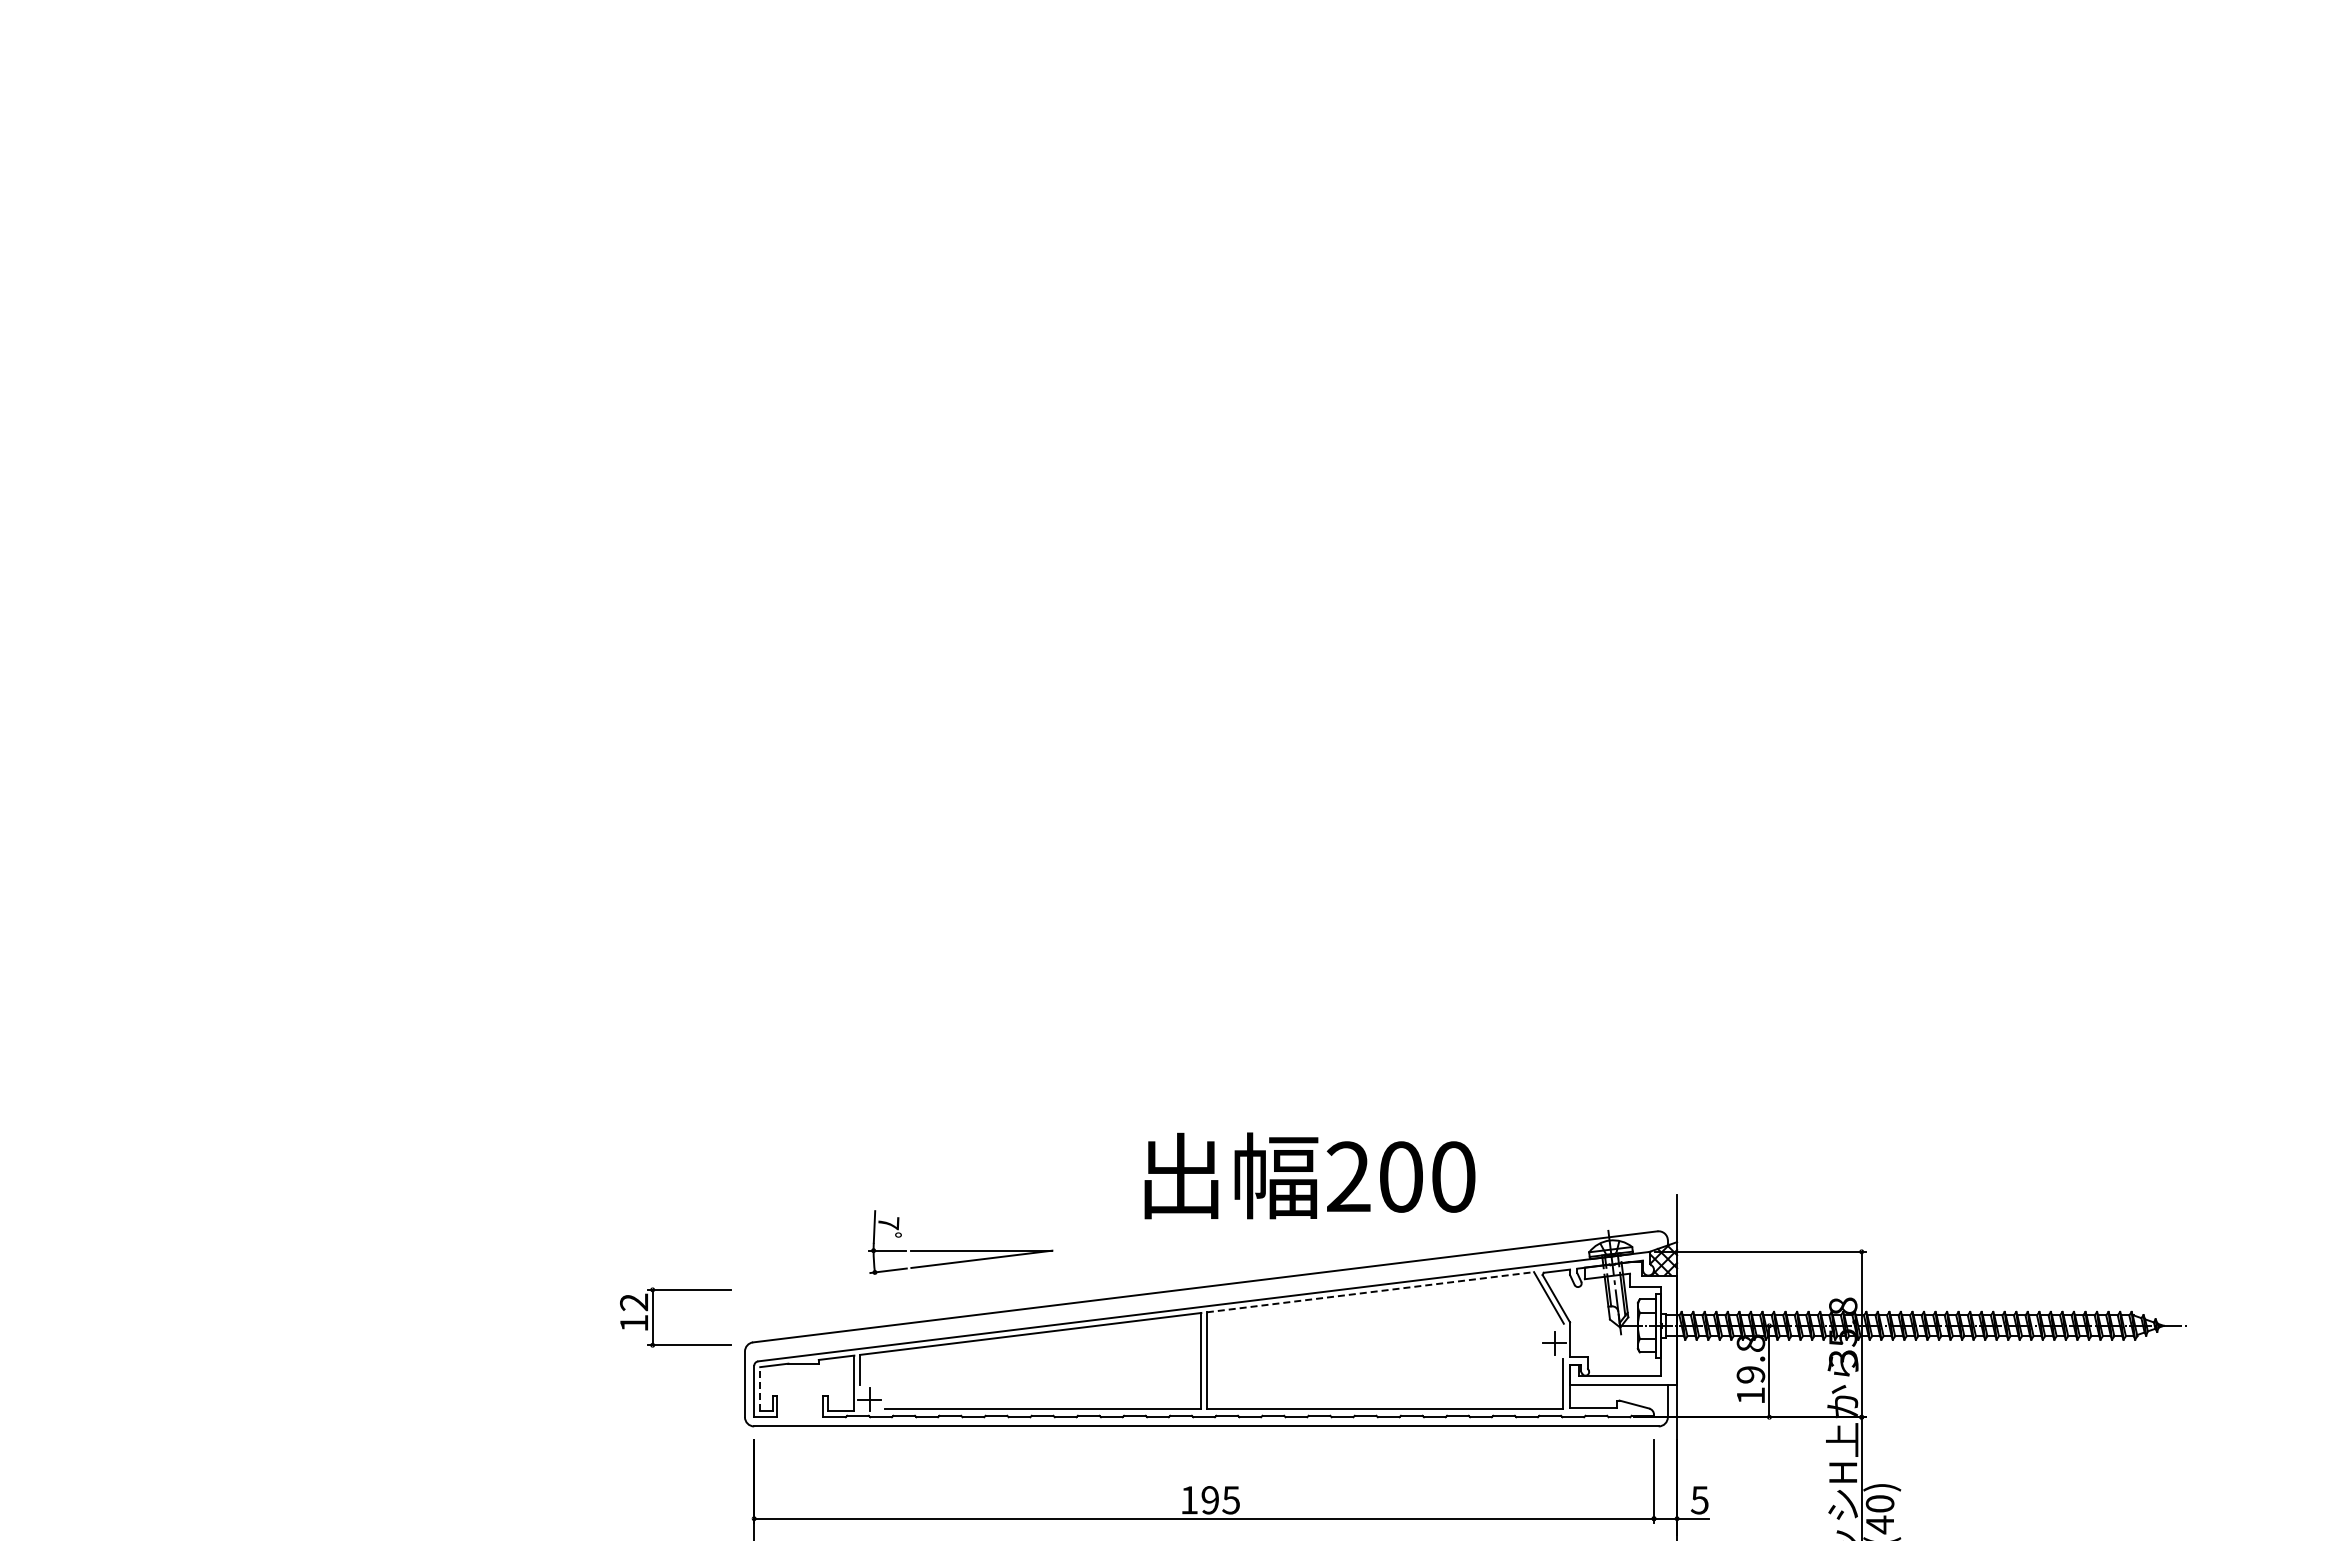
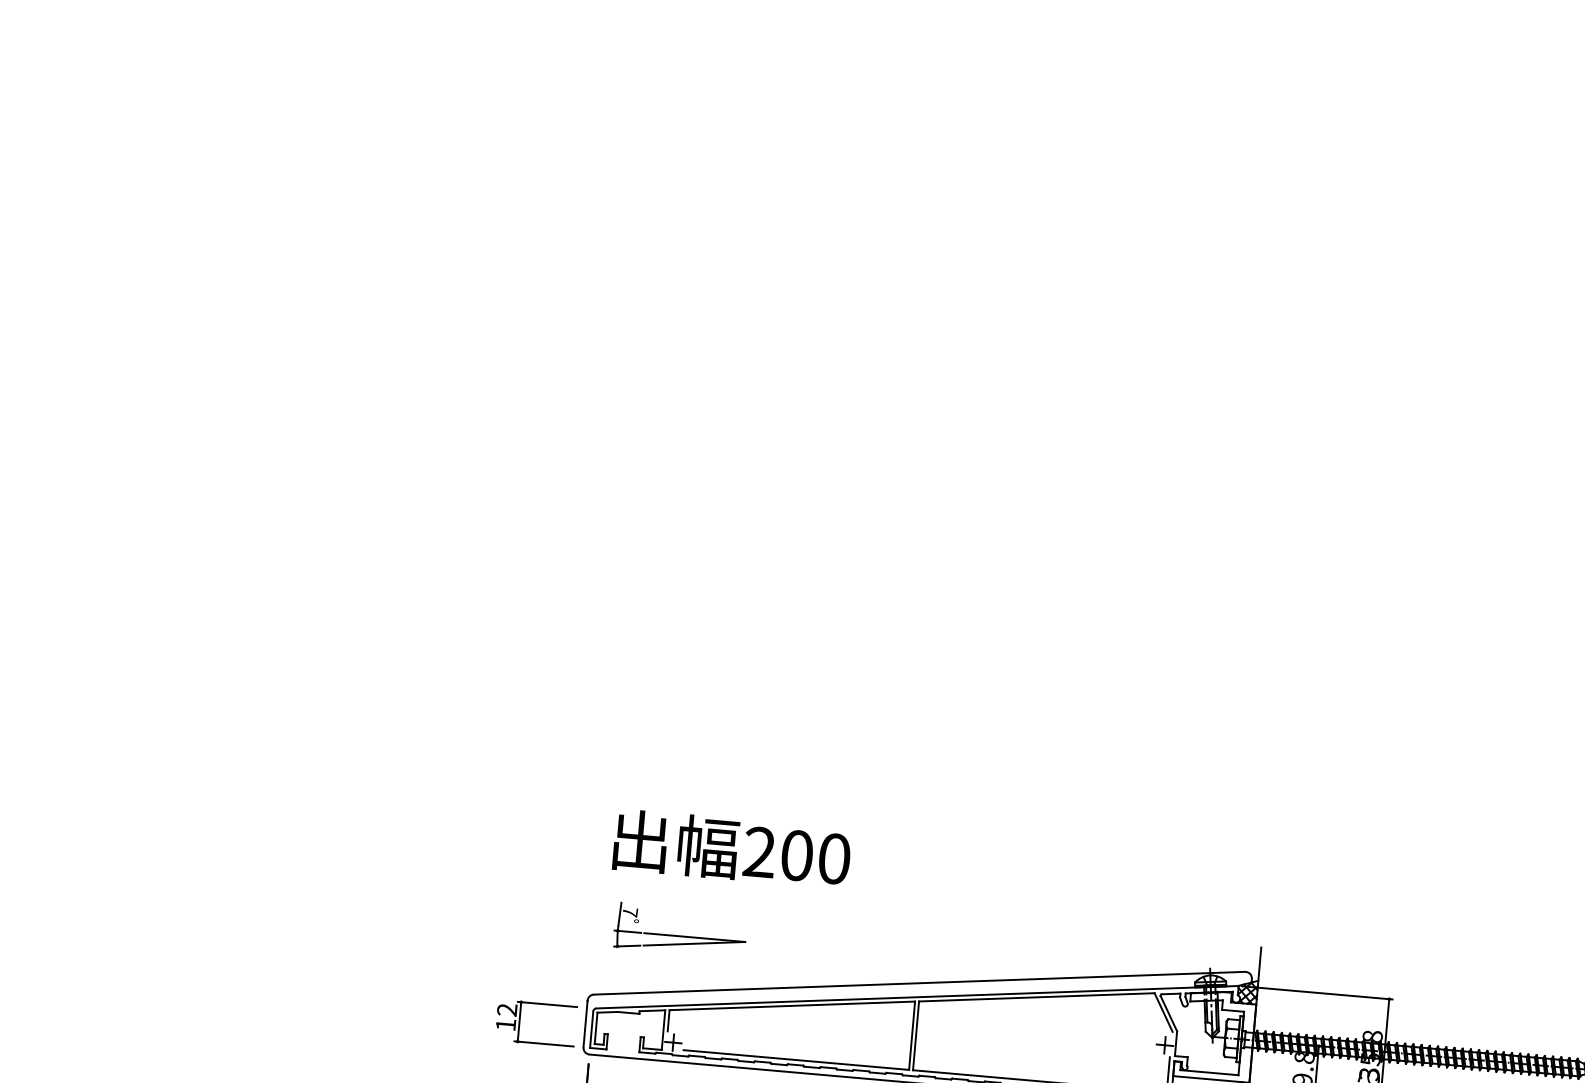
text: (1309, 1175) -> (731, 848), moved
part: (960, 1250) -> (679, 936), moved
line: (1370, 1292) -> (1036, 997), dashed -> solid
part: (653, 1317) -> (520, 1021), moved
line: (760, 1388) -> (596, 1027), dashed -> solid

